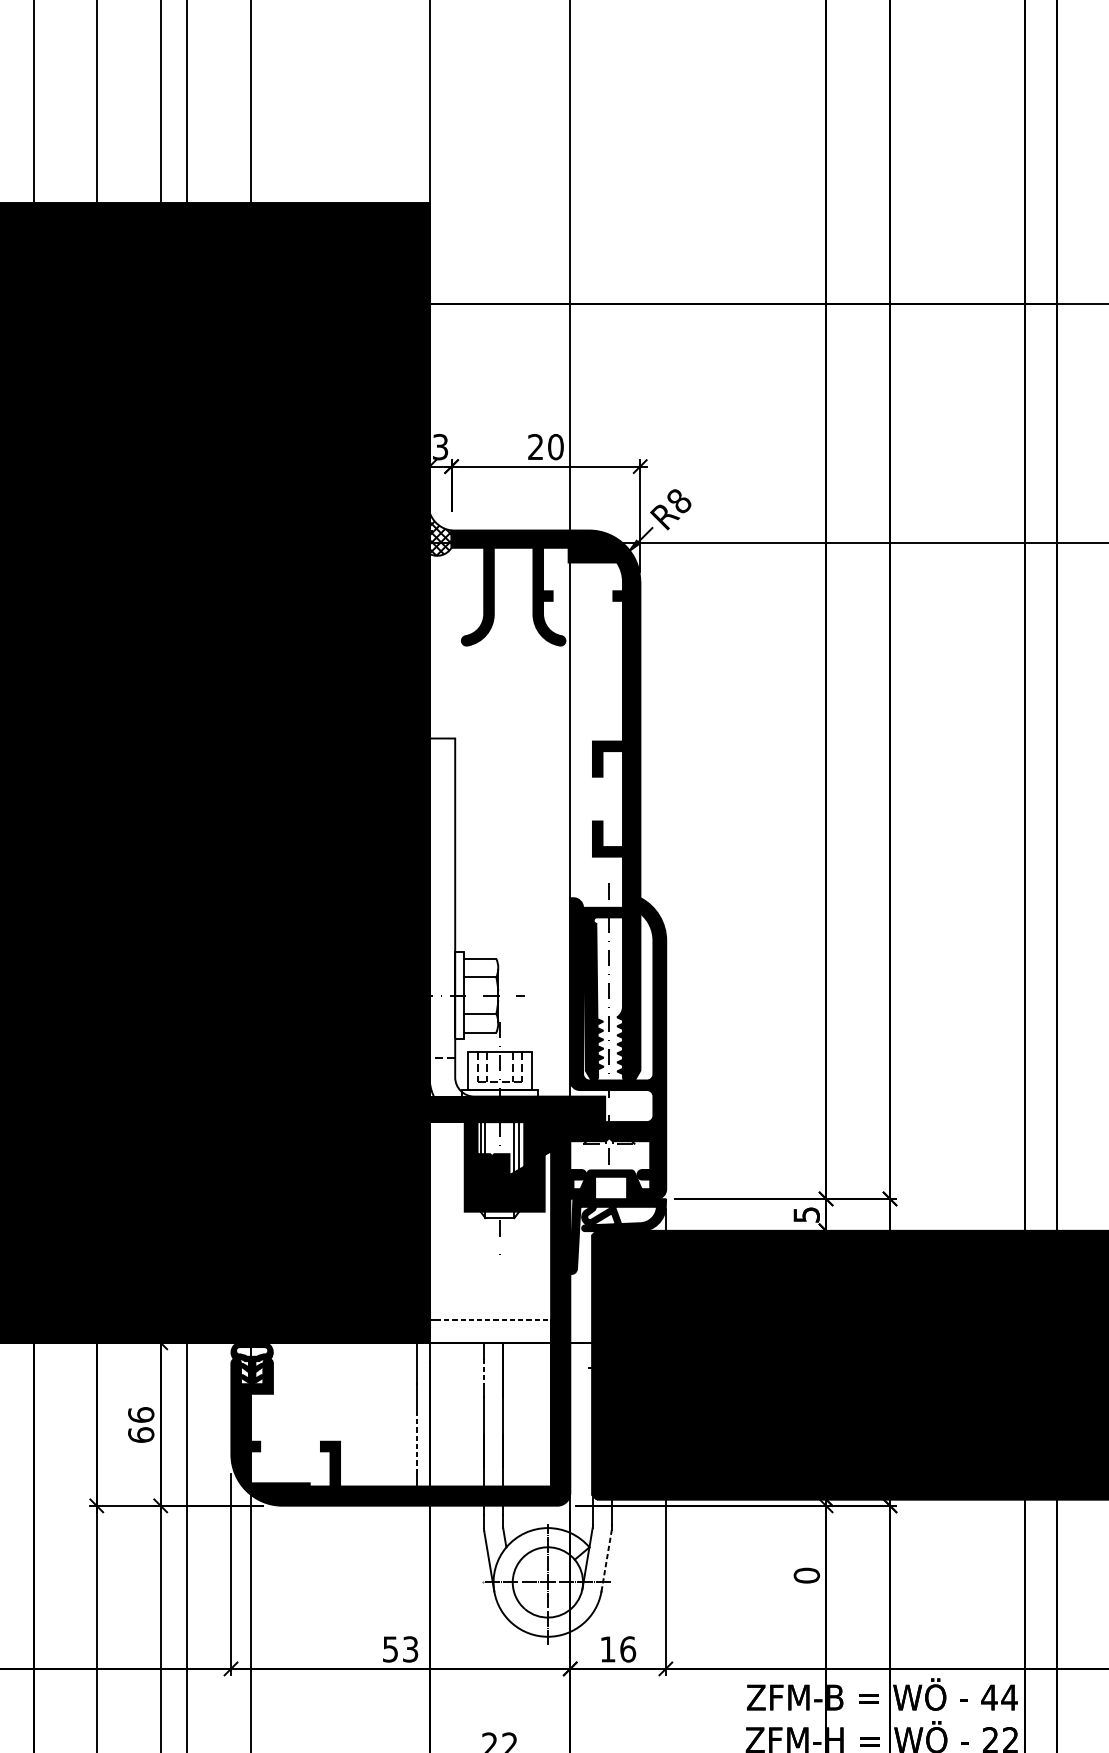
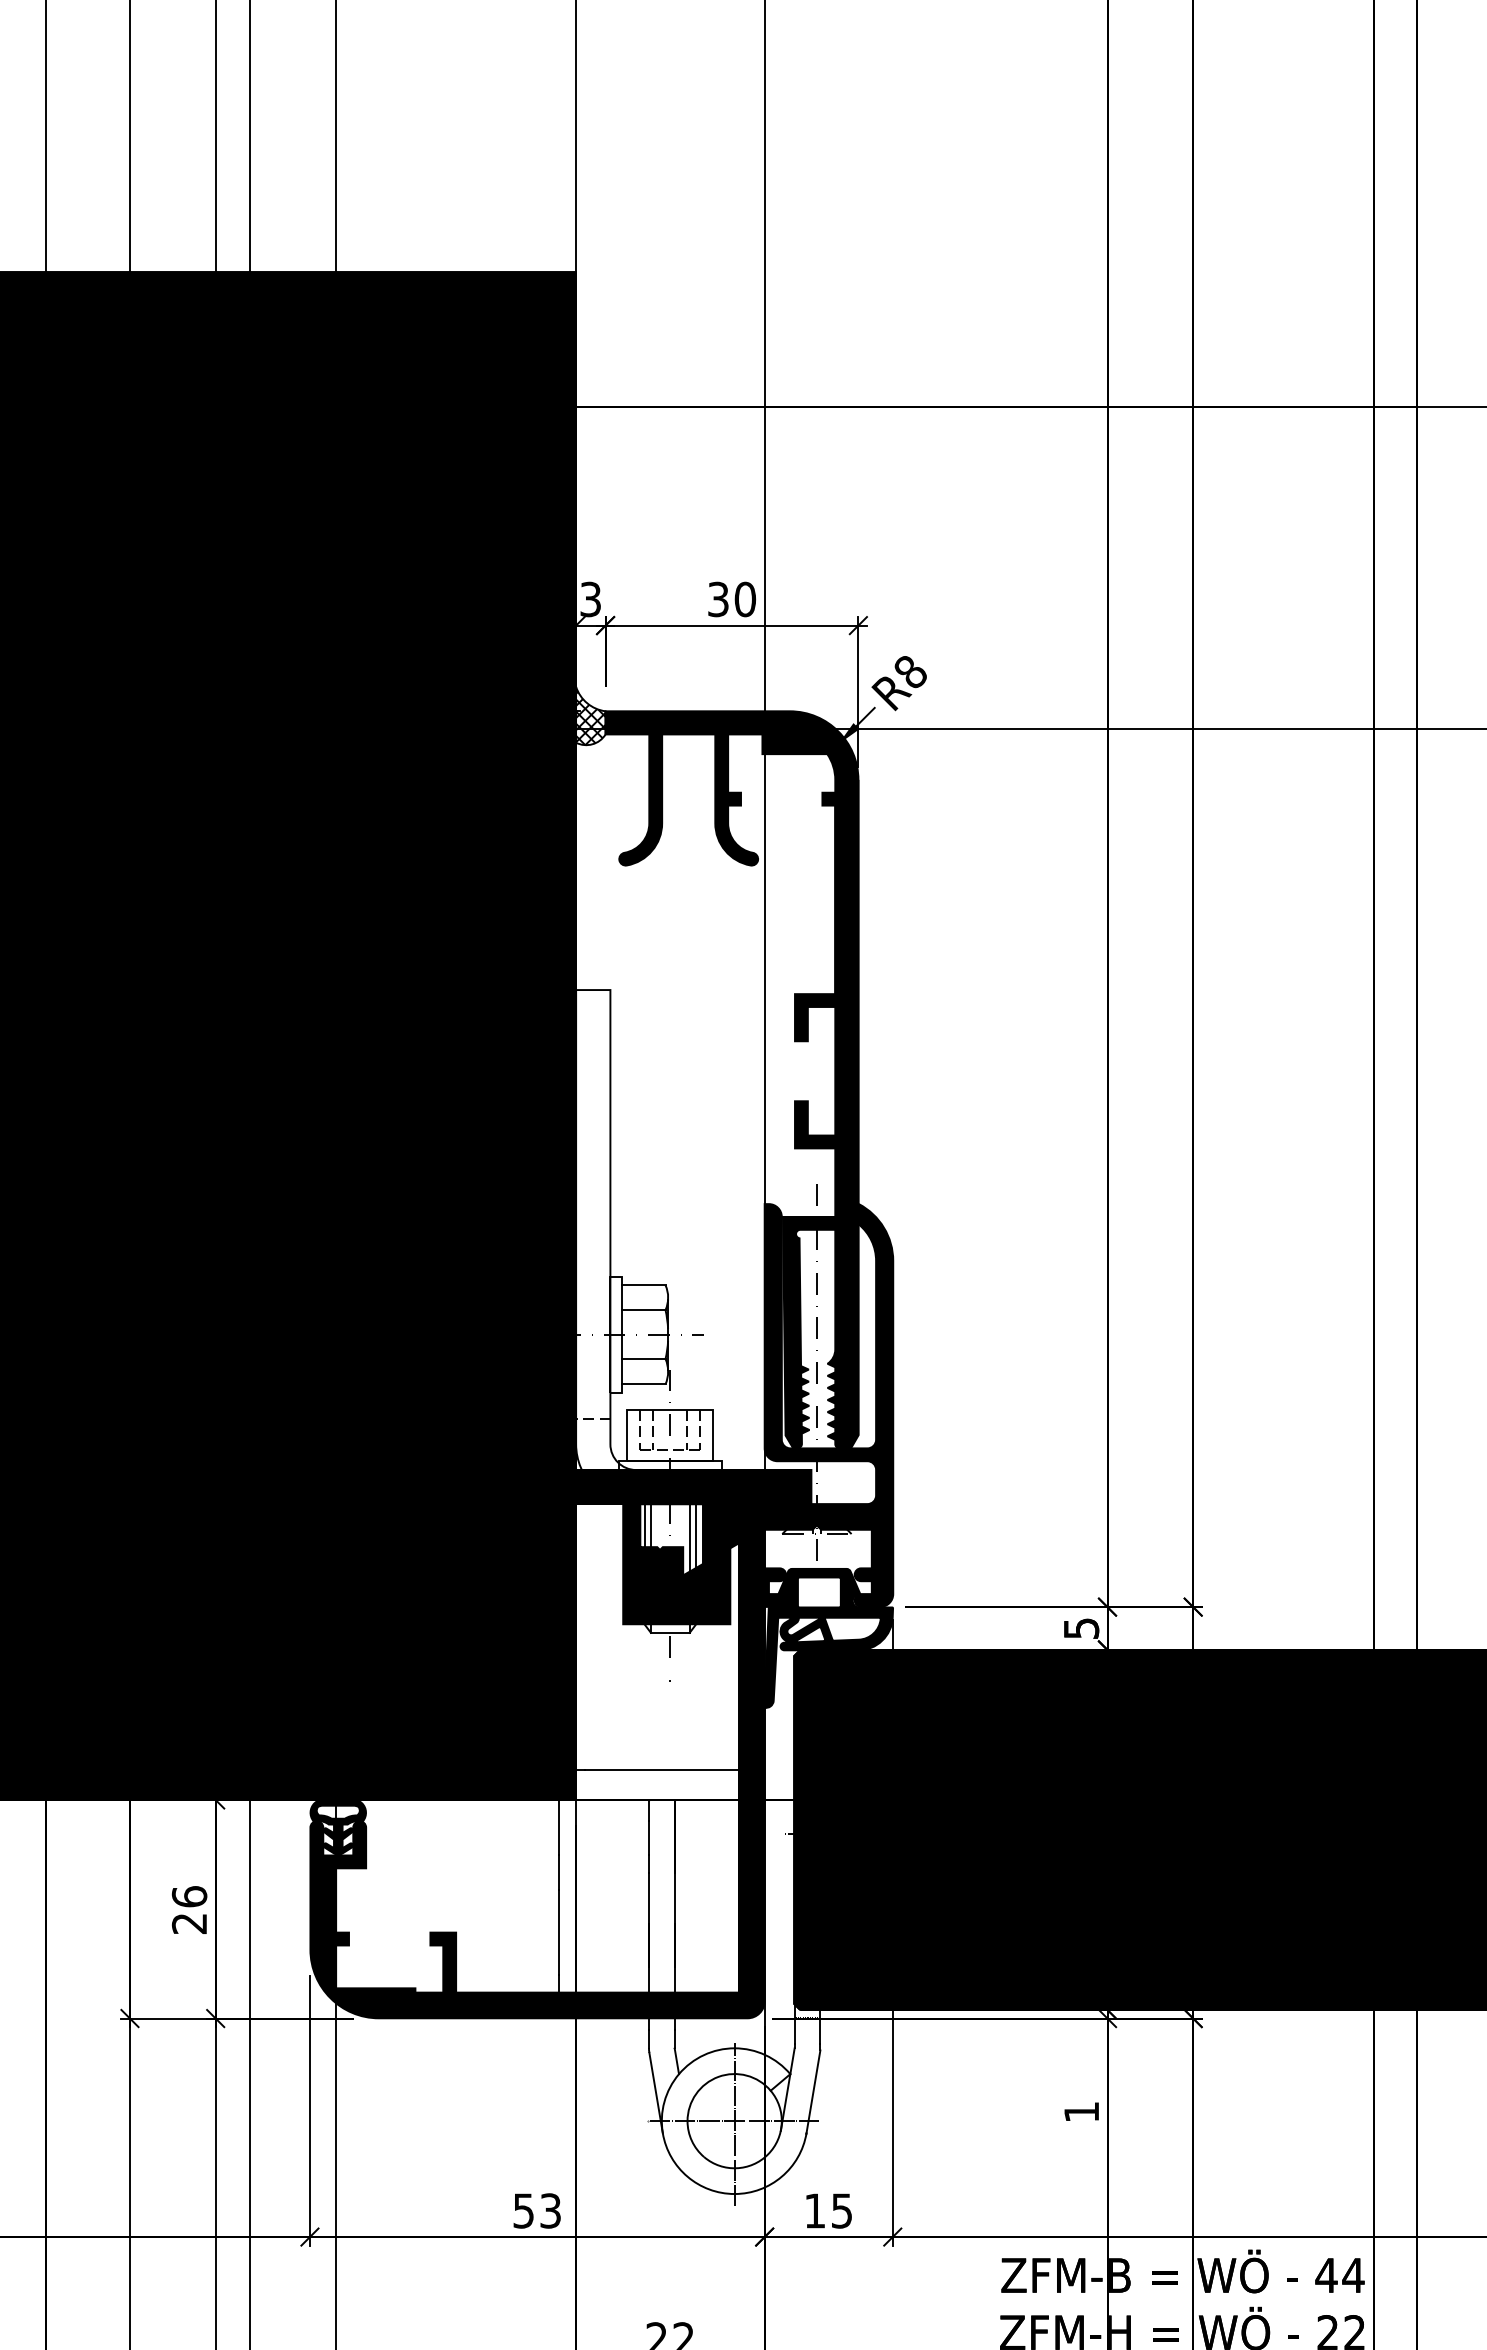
text: (535, 447) -> (718, 599), 20 -> 30
line: (494, 1320) -> (662, 1769), dashed -> solid
line: (483, 1371) -> (648, 1838), dashed -> solid
text: (141, 1434) -> (189, 1923), 66 -> 26
line: (416, 1441) -> (558, 1932), dashed -> solid
line: (606, 1560) -> (813, 2091), dashed -> solid
text: (806, 1575) -> (1081, 2111), 0 -> 1
text: (627, 1649) -> (841, 2210), 16 -> 15

